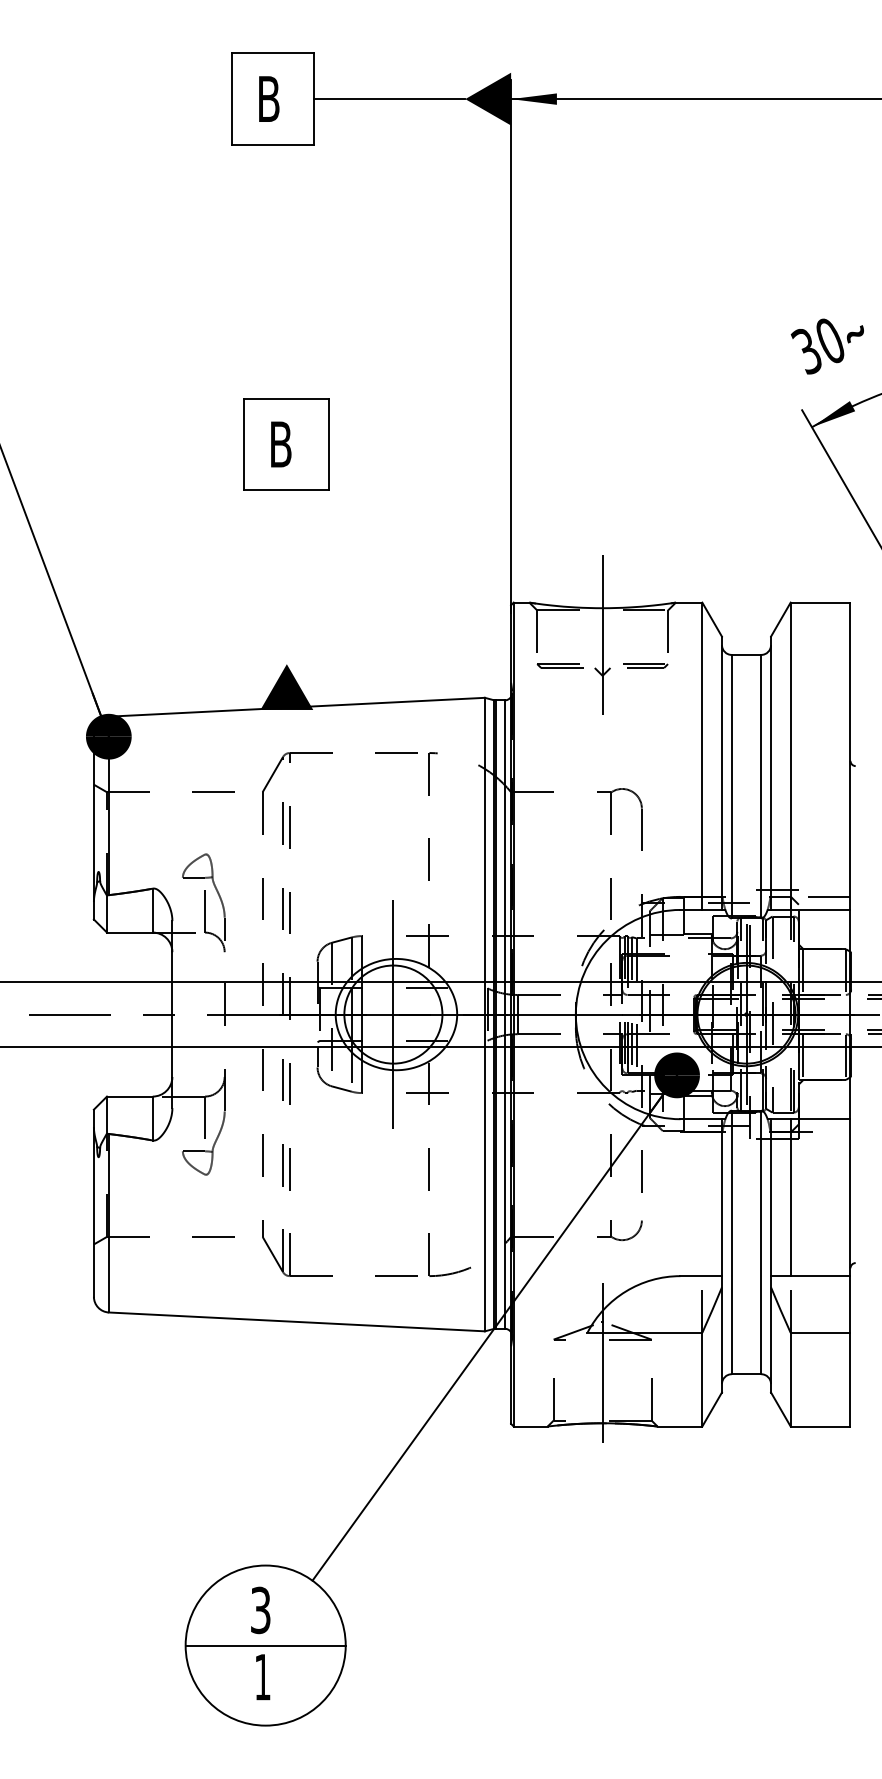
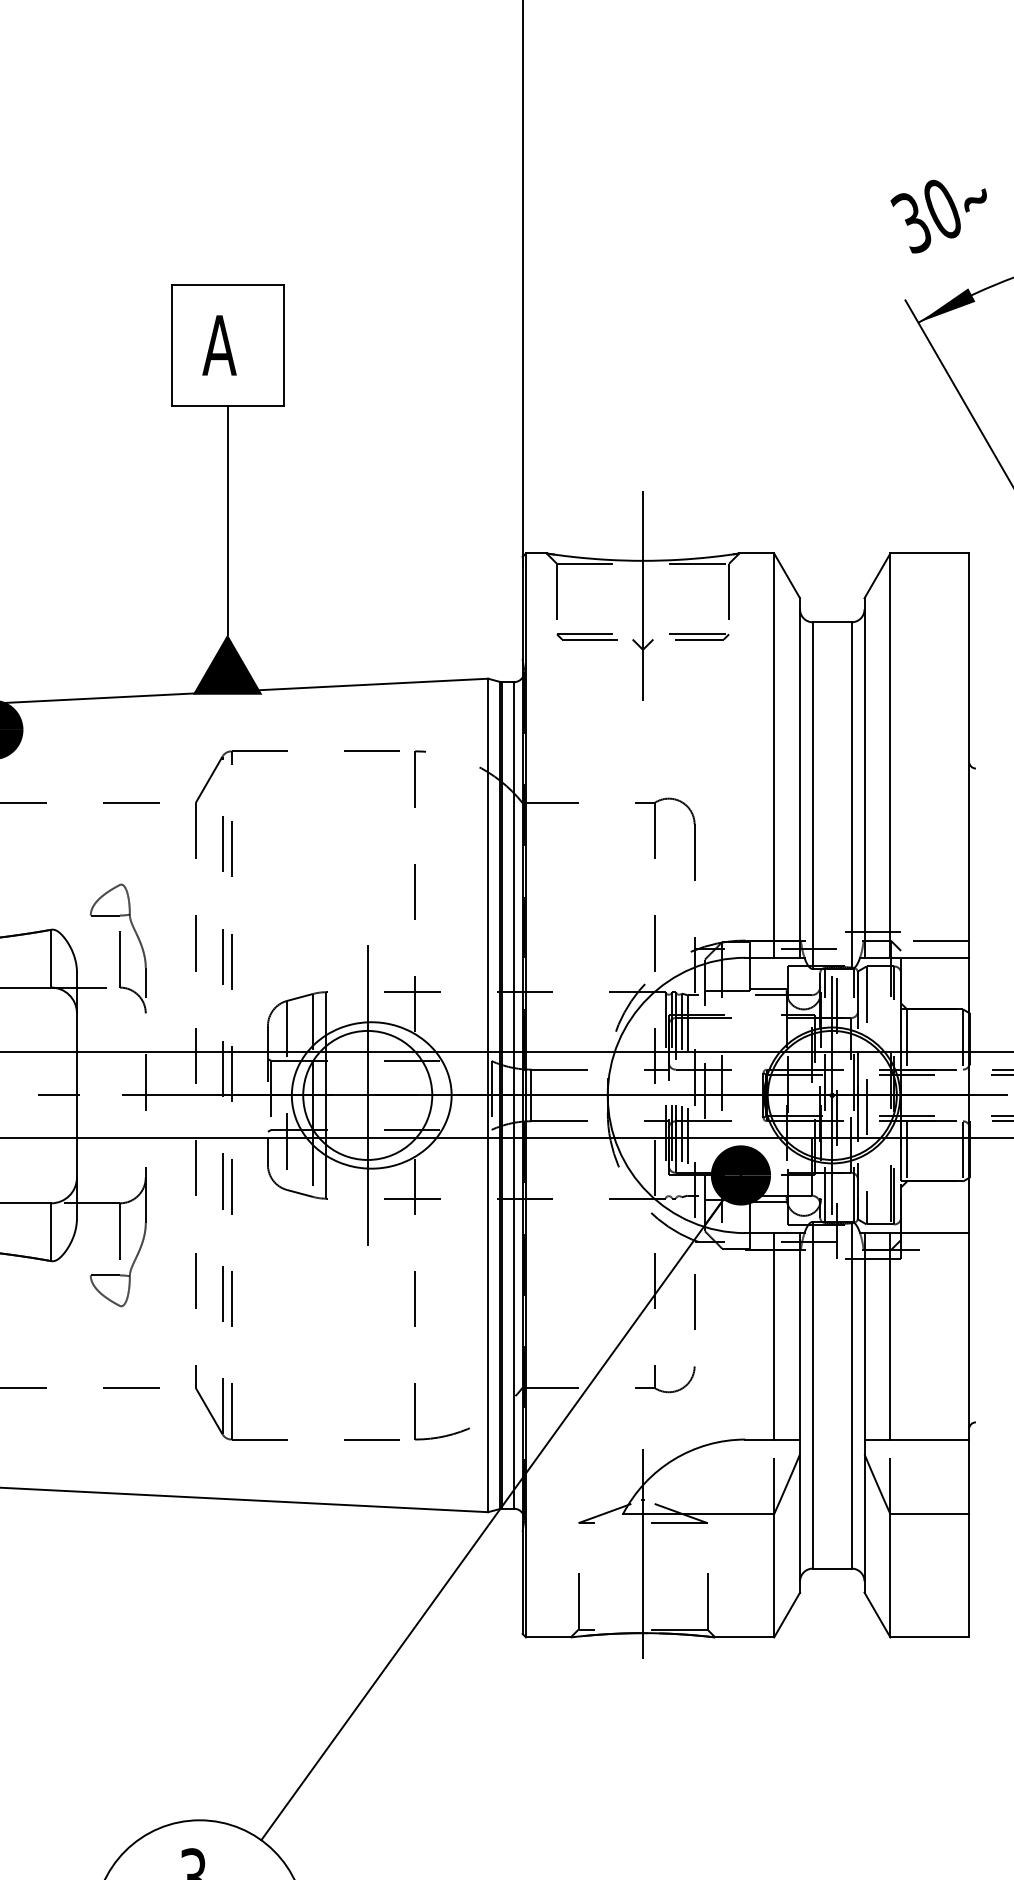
text: (280, 444) -> (219, 345), B -> A
line: (286, 577) -> (227, 520), added
line: (702, 1197) -> (774, 1336), added

